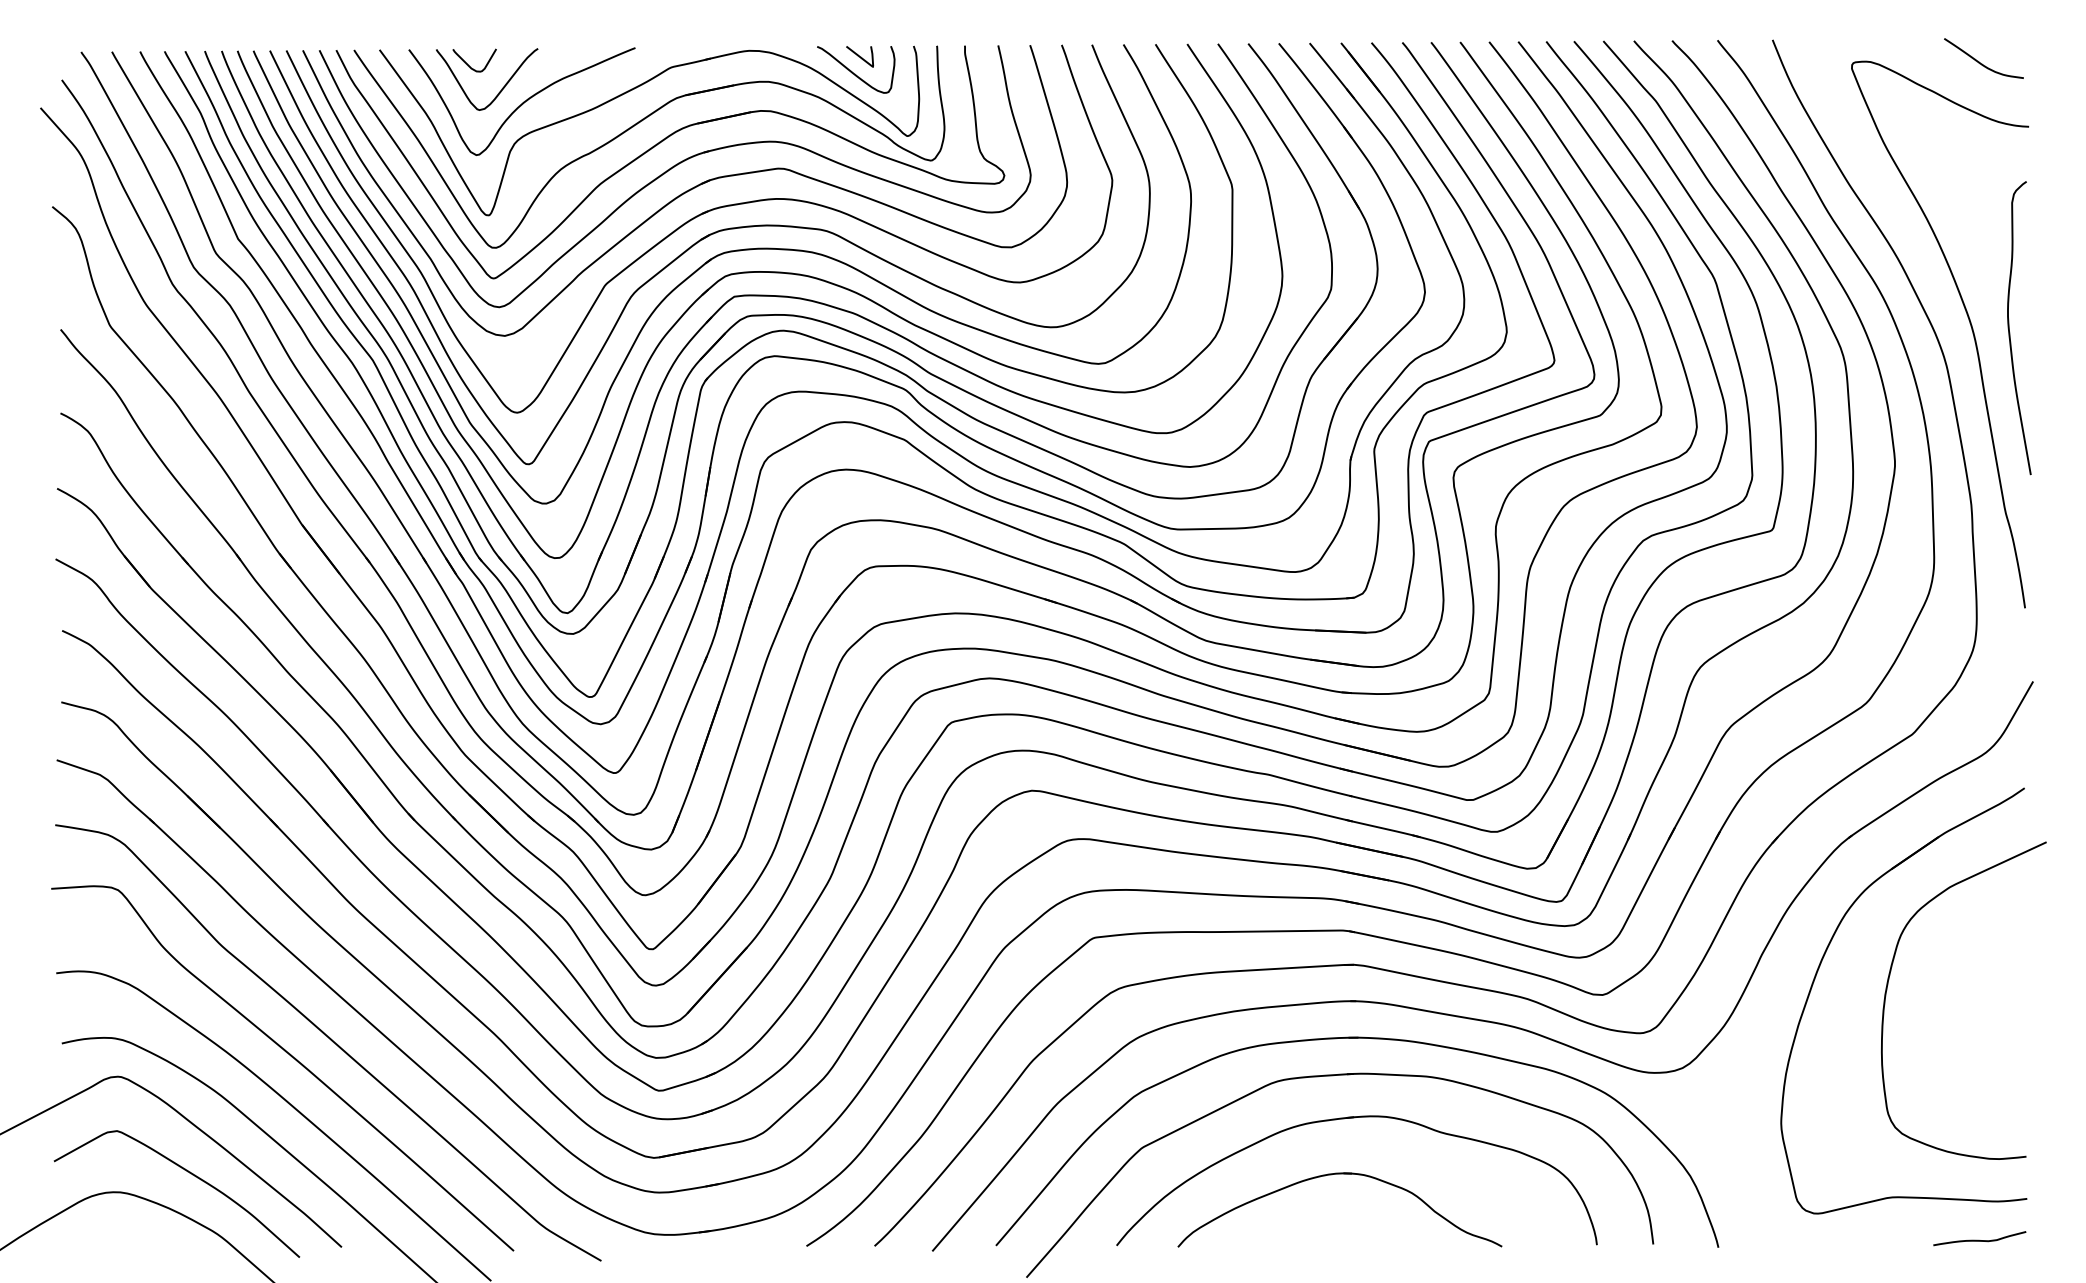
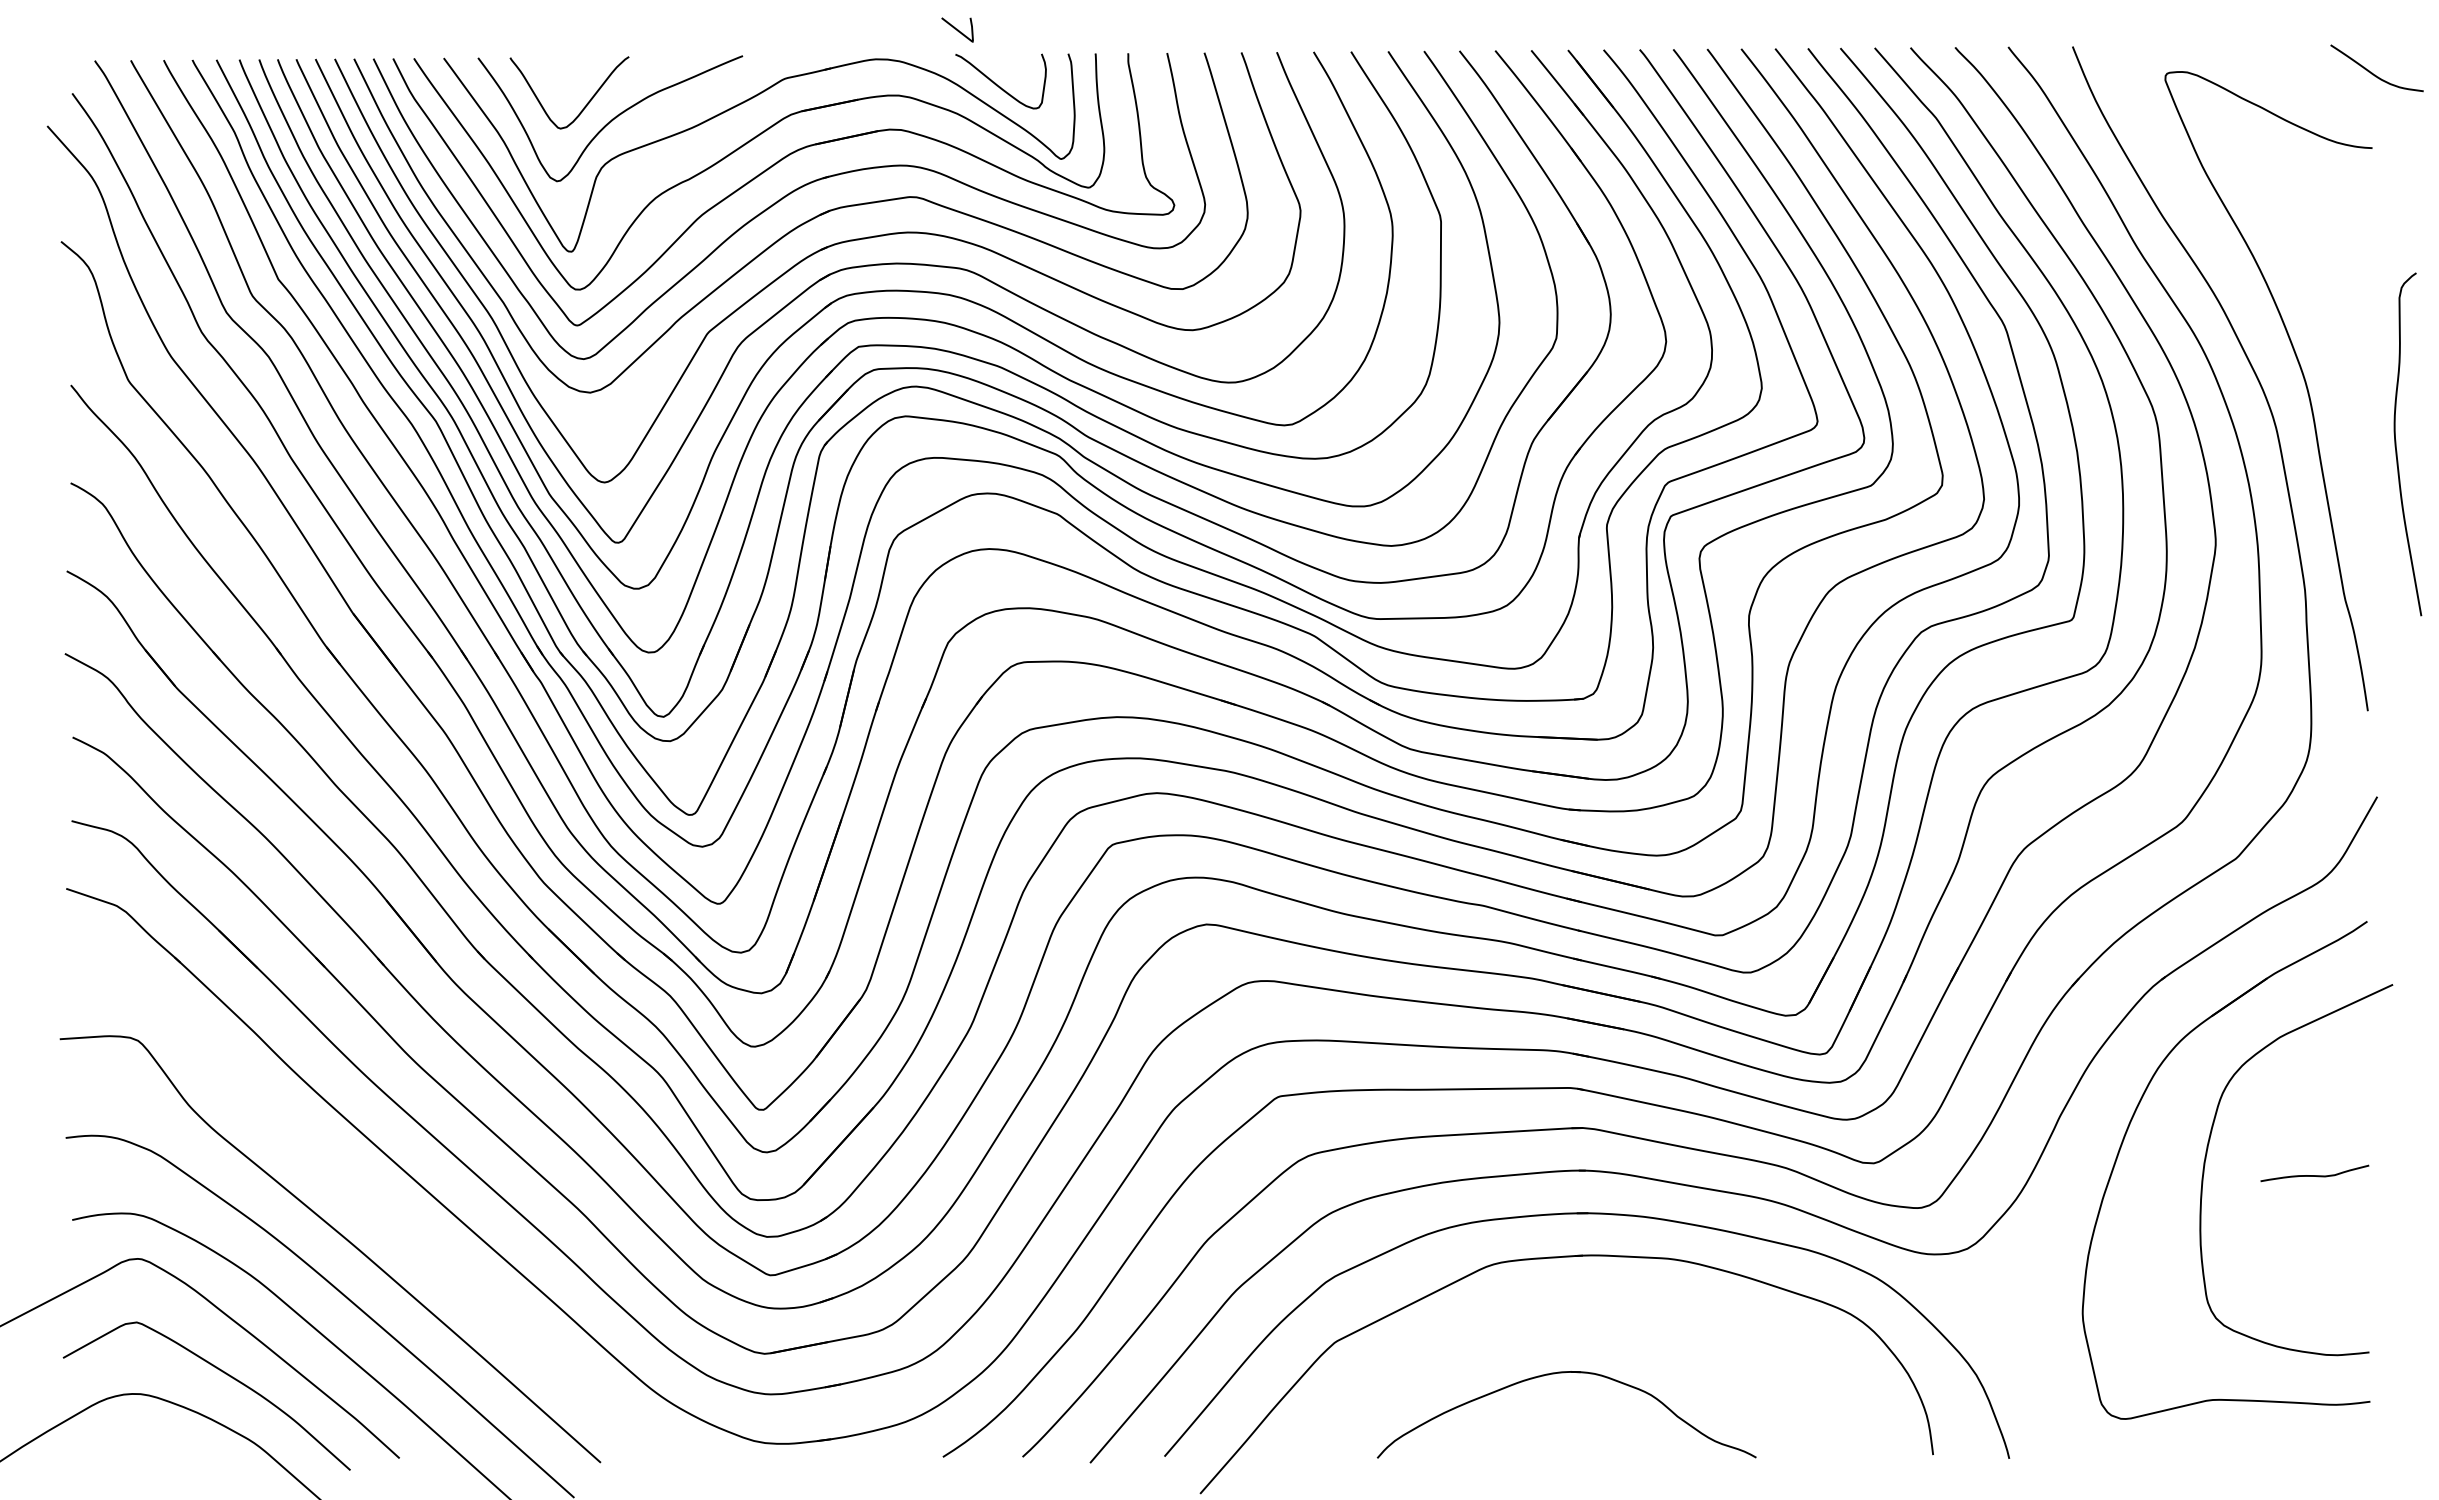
curve: (859, 56) -> (956, 29), moved
curve: (1979, 61) -> (2371, 71), moved
curve: (469, 65) -> (548, 76), removed
curve: (2010, 332) -> (2397, 449), moved
curve: (330, 1040) -> (386, 1216), removed
part: (1355, 1118) -> (1584, 1307), removed
curve: (1978, 1239) -> (2313, 1174), moved

